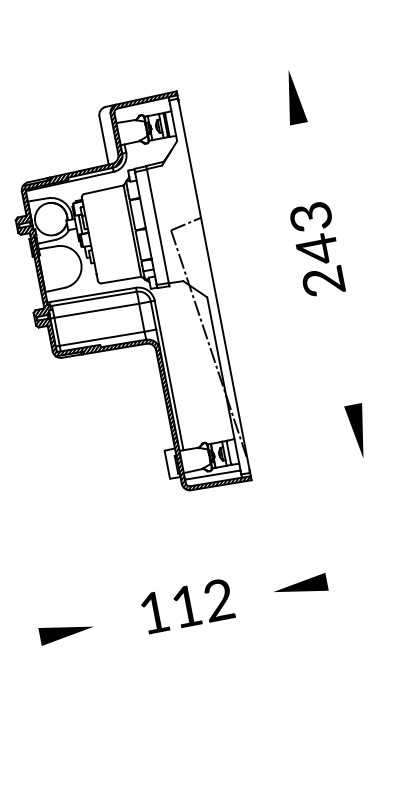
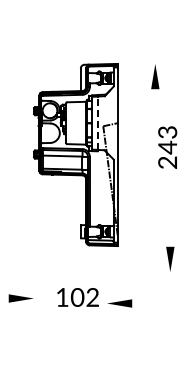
part: (294, 96) -> (155, 76), moved
line: (157, 226) -> (97, 123), solid -> dashed
part: (358, 429) -> (170, 258), moved
part: (299, 586) -> (119, 303), moved
text: (186, 606) -> (77, 297), 112 -> 102

